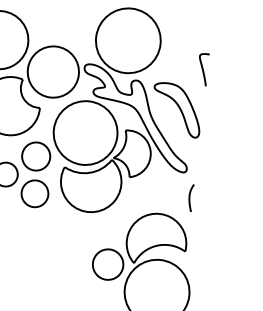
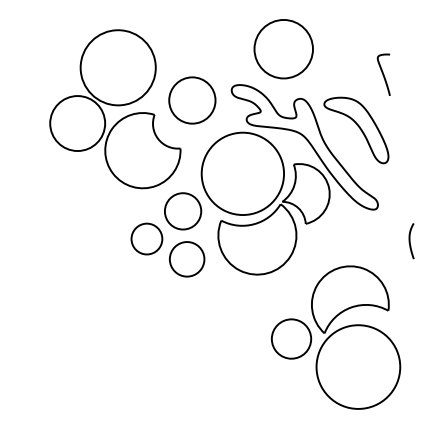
circle: (128, 40) -> (283, 48), size x0.7
circle: (53, 72) -> (192, 100), size x0.7
curve: (190, 198) -> (410, 241), moved

